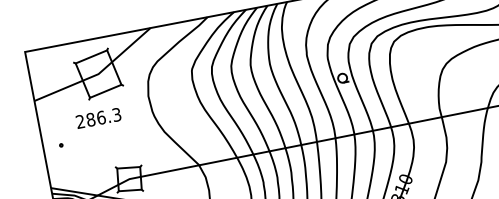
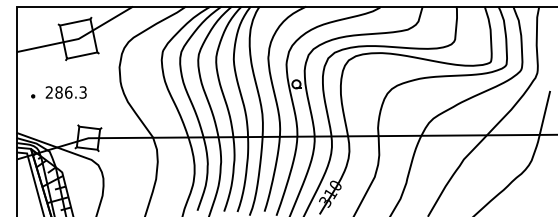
text: (97, 118) -> (65, 92), moved

